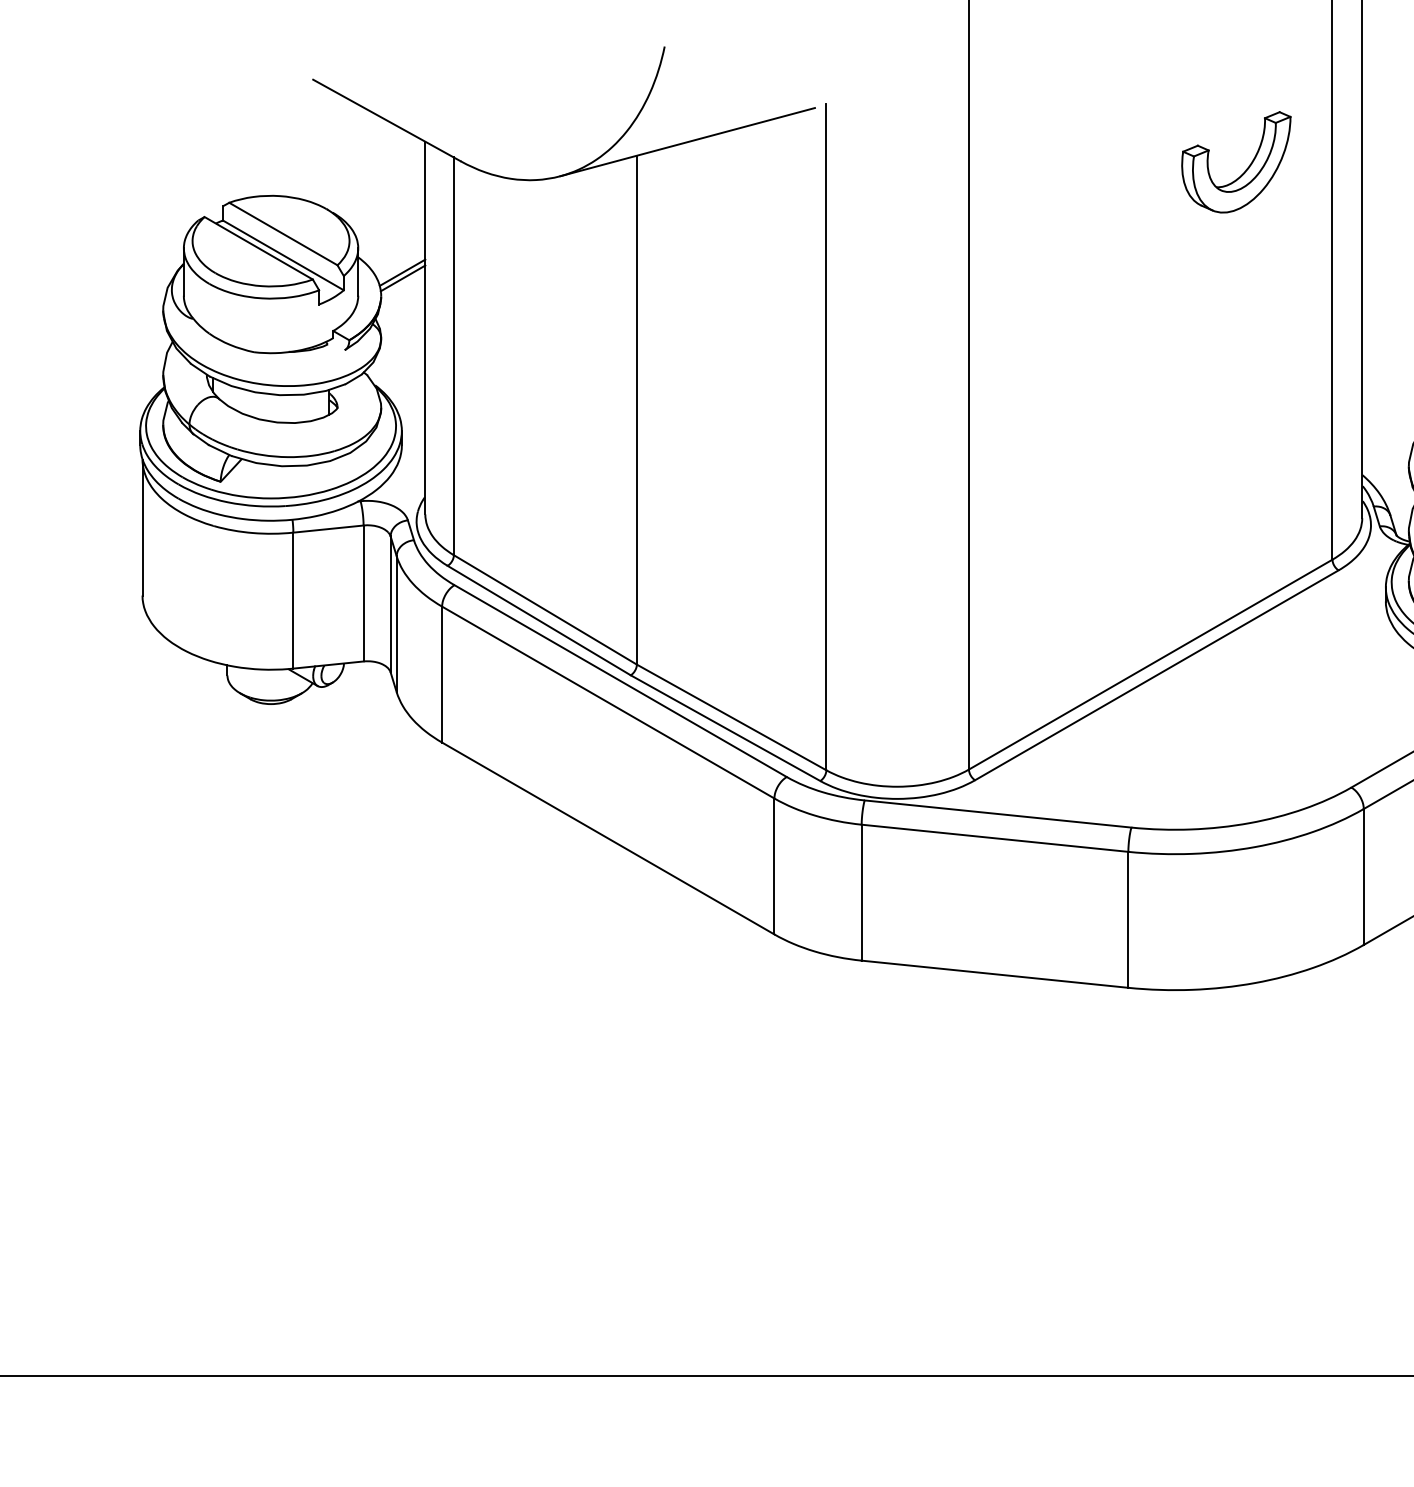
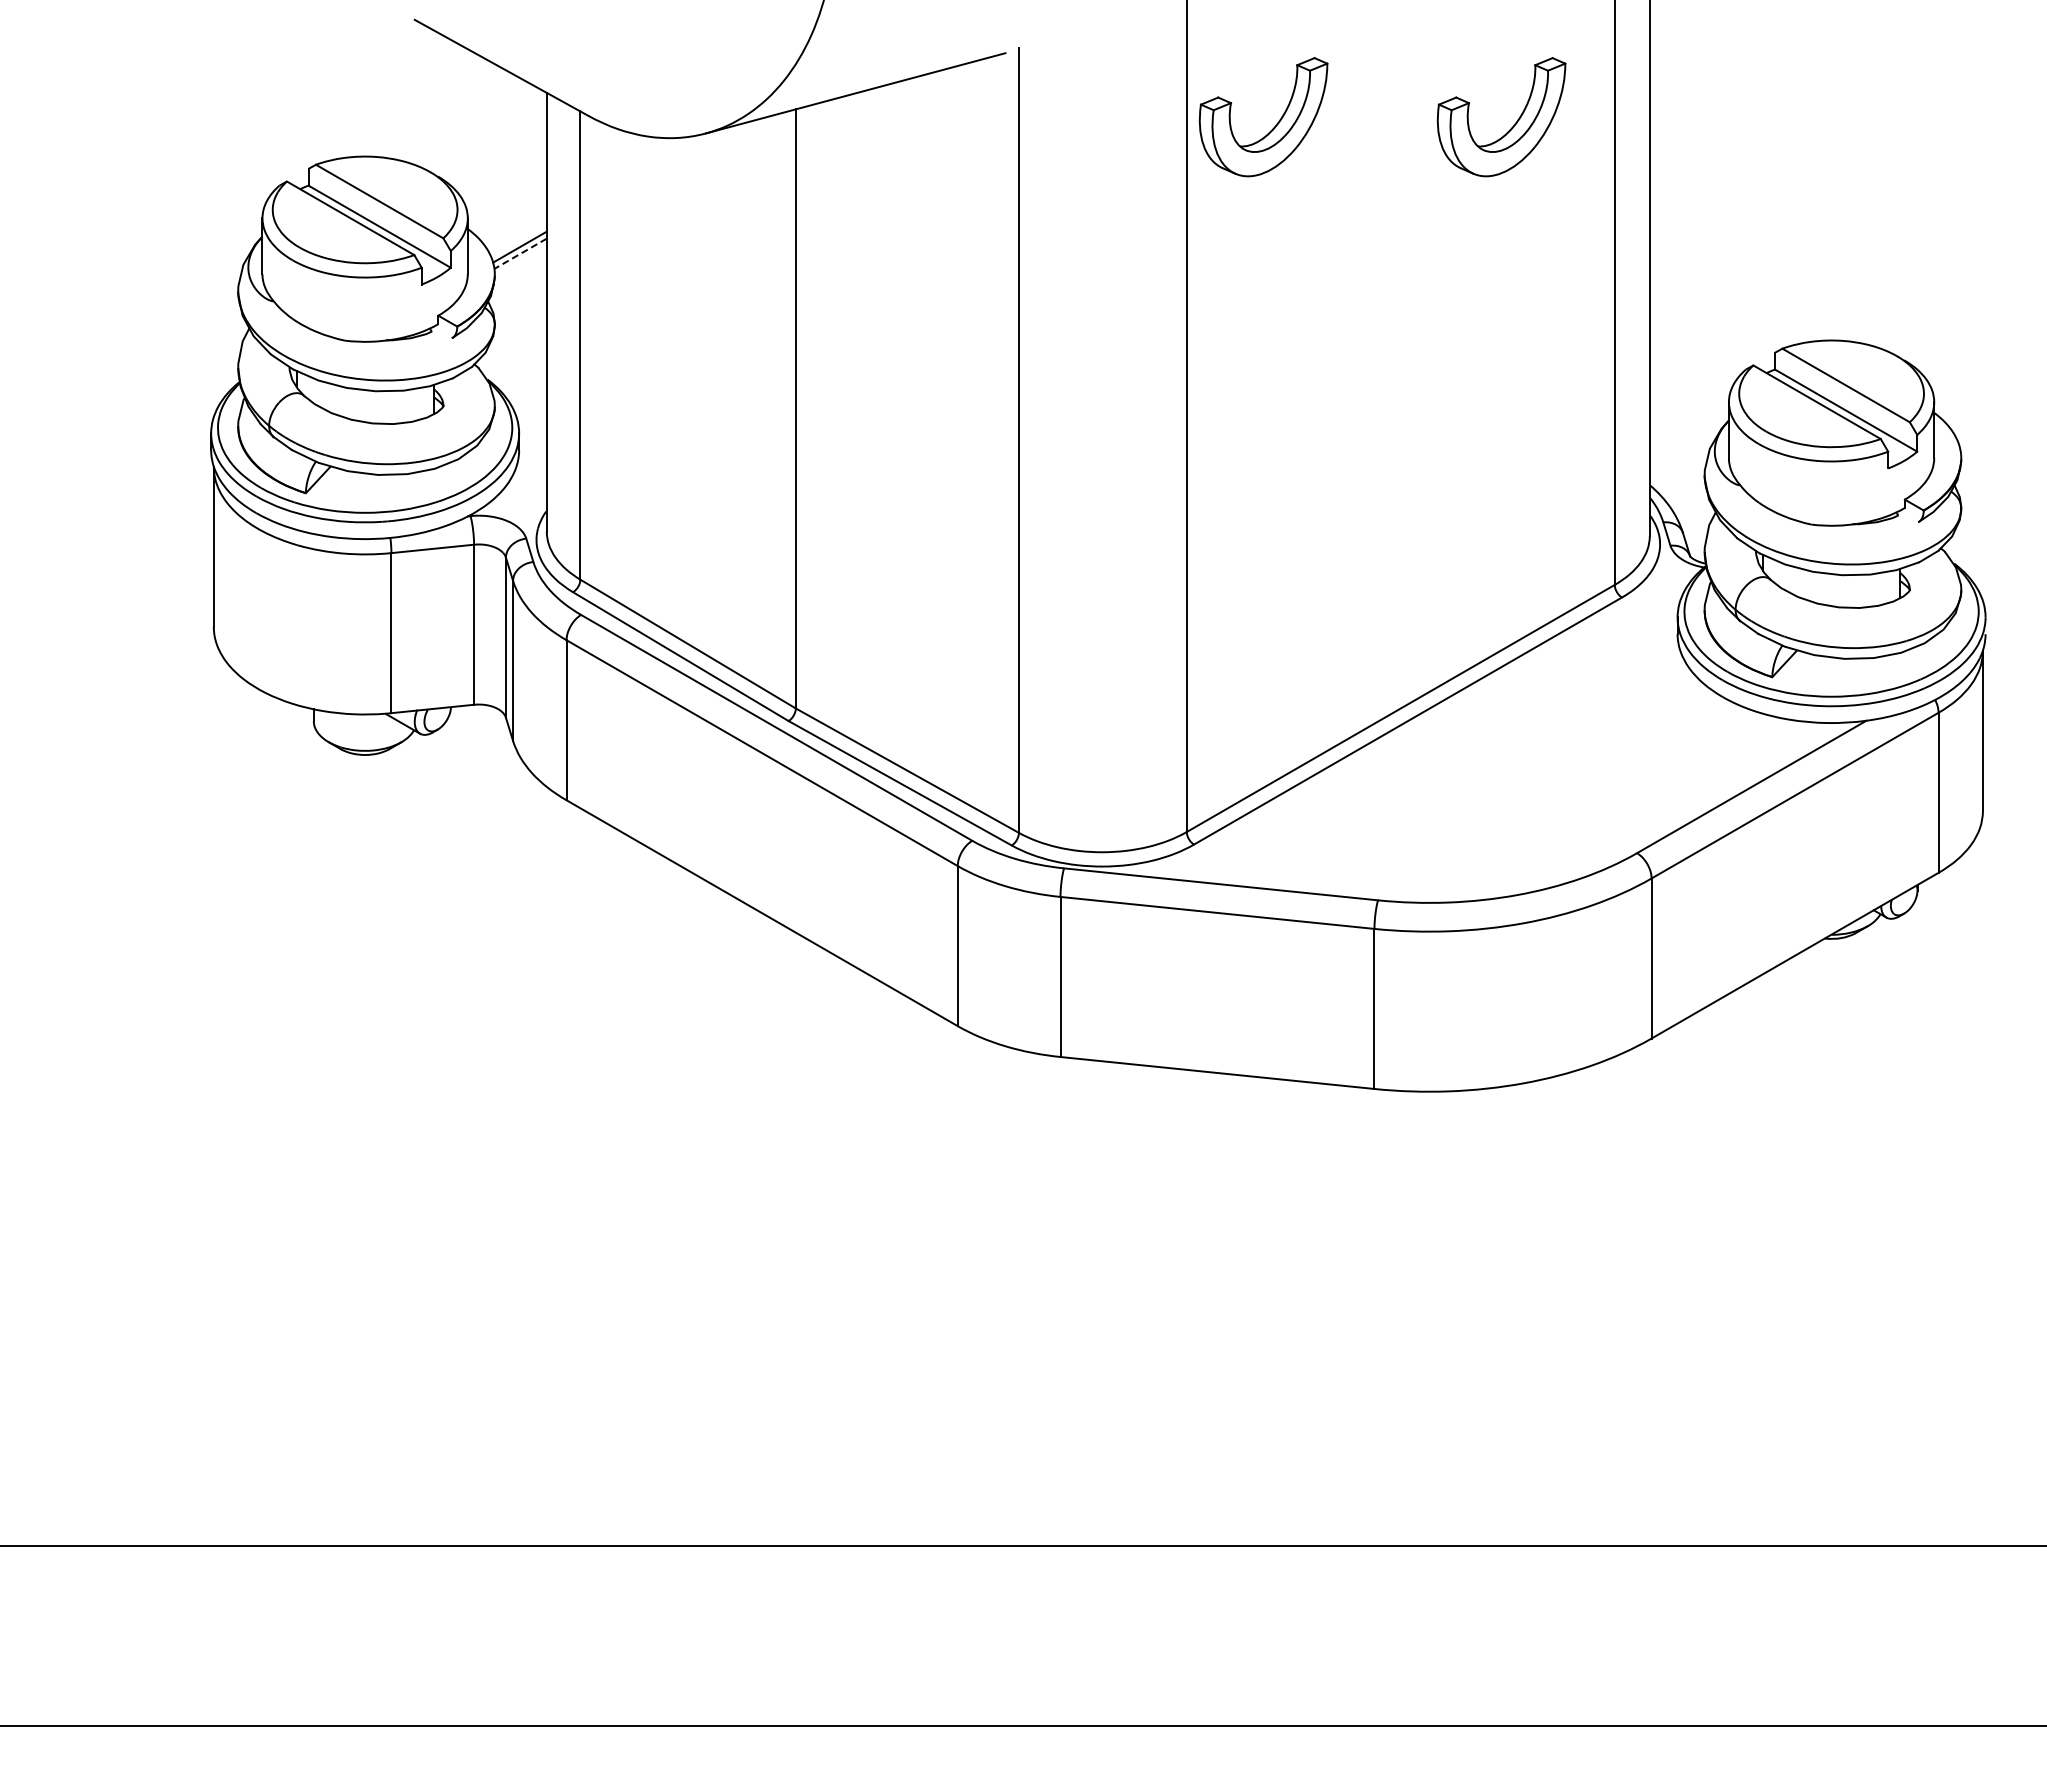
part: (1042, 171) -> (1273, 127), added
line: (403, 279) -> (520, 254), solid -> dashed

